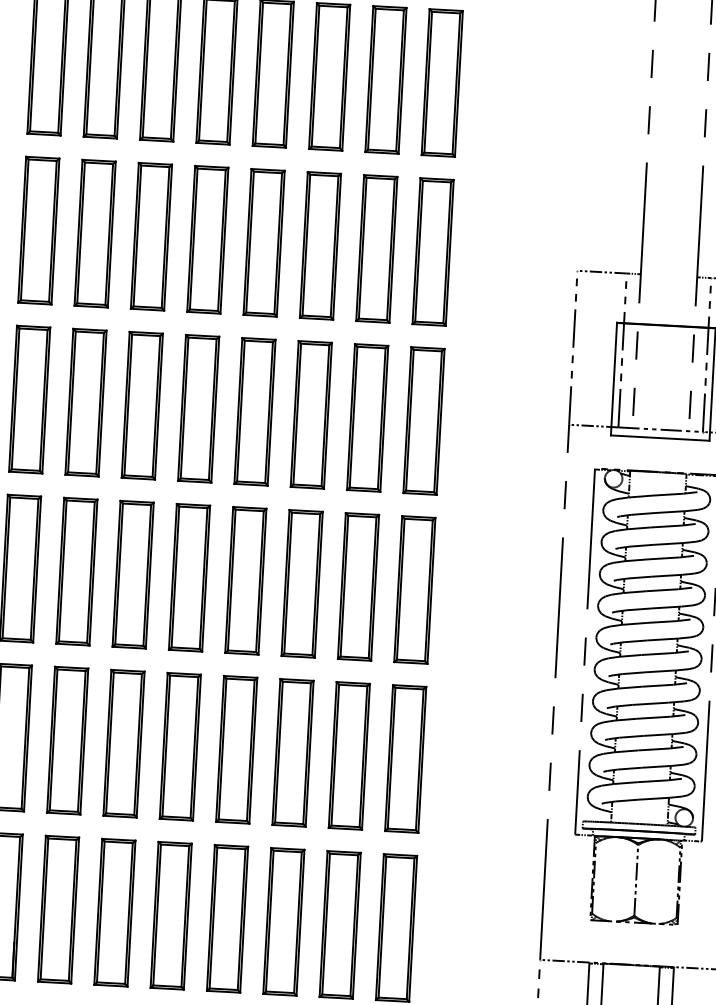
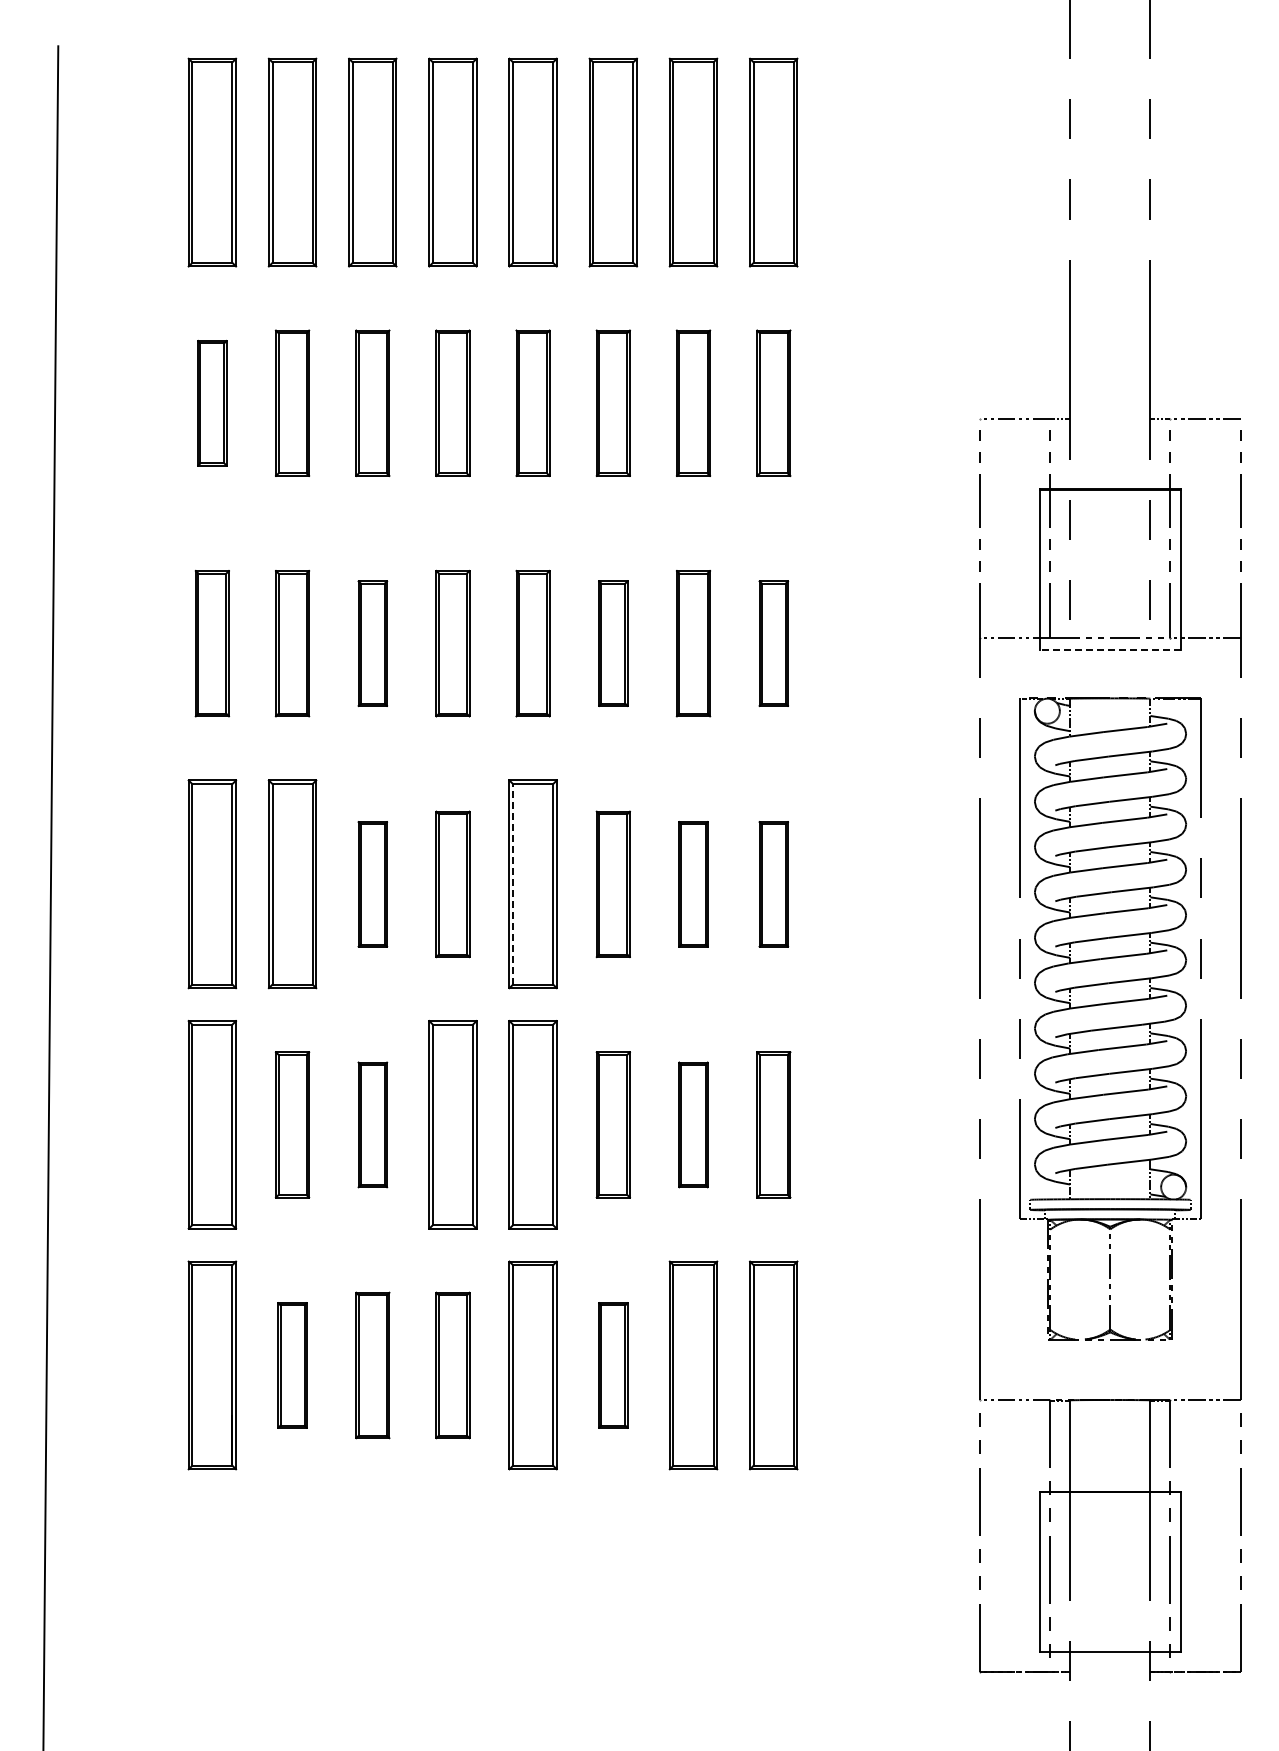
part: (38, 230) -> (212, 403), size x0.6
part: (95, 233) -> (292, 403), size x0.7
part: (151, 236) -> (372, 403), size x0.7
part: (207, 240) -> (452, 403), size x0.7
part: (263, 243) -> (532, 403), size x0.7
part: (320, 246) -> (613, 403), size x0.7
part: (376, 249) -> (693, 403), size x0.7
part: (432, 252) -> (773, 403), size x0.7
part: (29, 399) -> (212, 643), size x0.7
part: (85, 402) -> (292, 643), size x0.7
part: (142, 405) -> (372, 643), size x0.6
part: (198, 408) -> (452, 643), size x0.7
part: (254, 411) -> (532, 643), size x0.7
part: (311, 414) -> (613, 643), size x0.6
part: (367, 417) -> (693, 643), size x0.7
part: (423, 420) -> (773, 643), size x0.6
line: (659, 437) -> (1109, 649), solid -> dashed
part: (132, 574) -> (372, 884), size x0.6
part: (189, 577) -> (452, 884), size x0.7
line: (232, 579) -> (513, 883), solid -> dashed
part: (302, 584) -> (613, 884), size x0.7
part: (358, 587) -> (693, 884), size x0.6
part: (414, 590) -> (773, 884), size x0.6
part: (67, 740) -> (292, 1124), size x0.7
part: (123, 743) -> (372, 1124), size x0.6
part: (293, 752) -> (613, 1124), size x0.7
part: (349, 755) -> (693, 1124), size x0.6
part: (405, 758) -> (773, 1124), size x0.7
part: (58, 909) -> (292, 1365), size x0.6
part: (114, 912) -> (372, 1365), size x0.7
part: (170, 915) -> (452, 1365), size x0.7
part: (283, 921) -> (613, 1365), size x0.6

